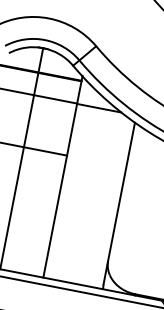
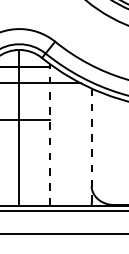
line: (62, 176) -> (49, 134), solid -> dashed
line: (119, 203) -> (91, 145), solid -> dashed

